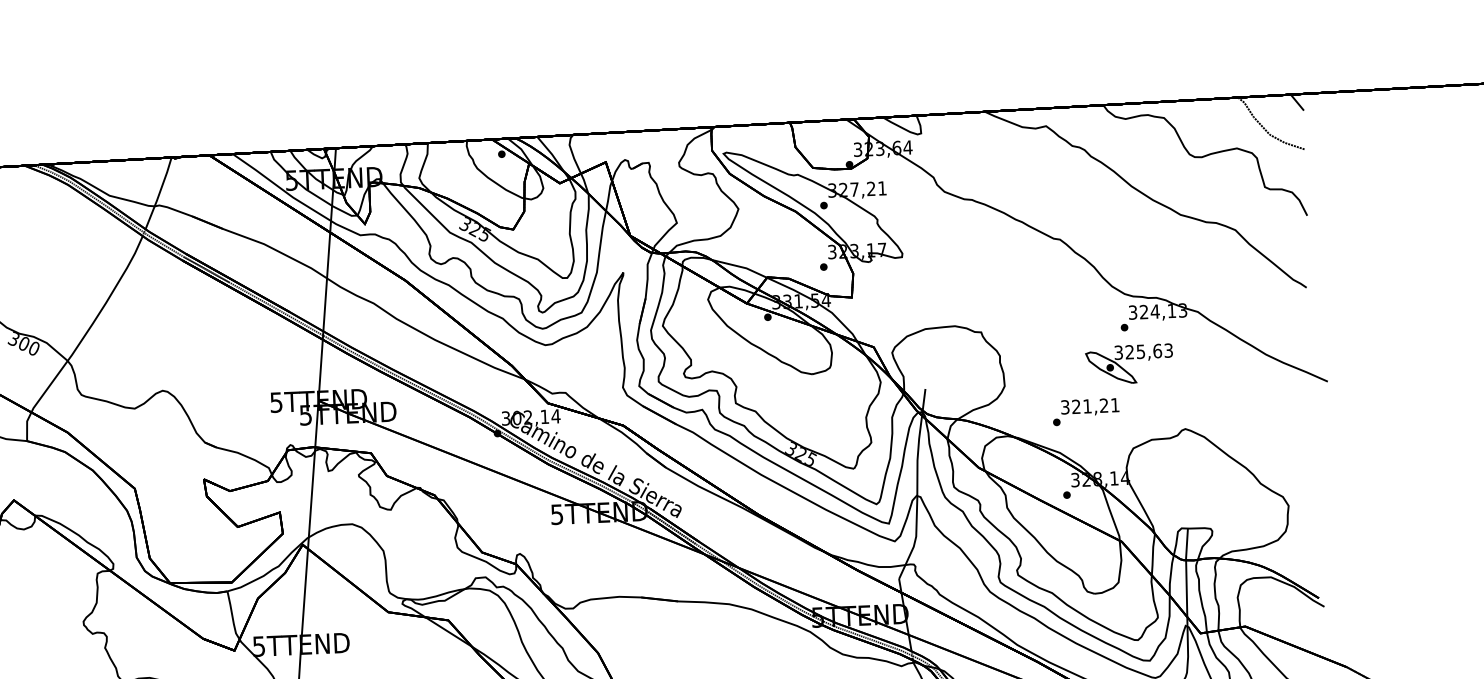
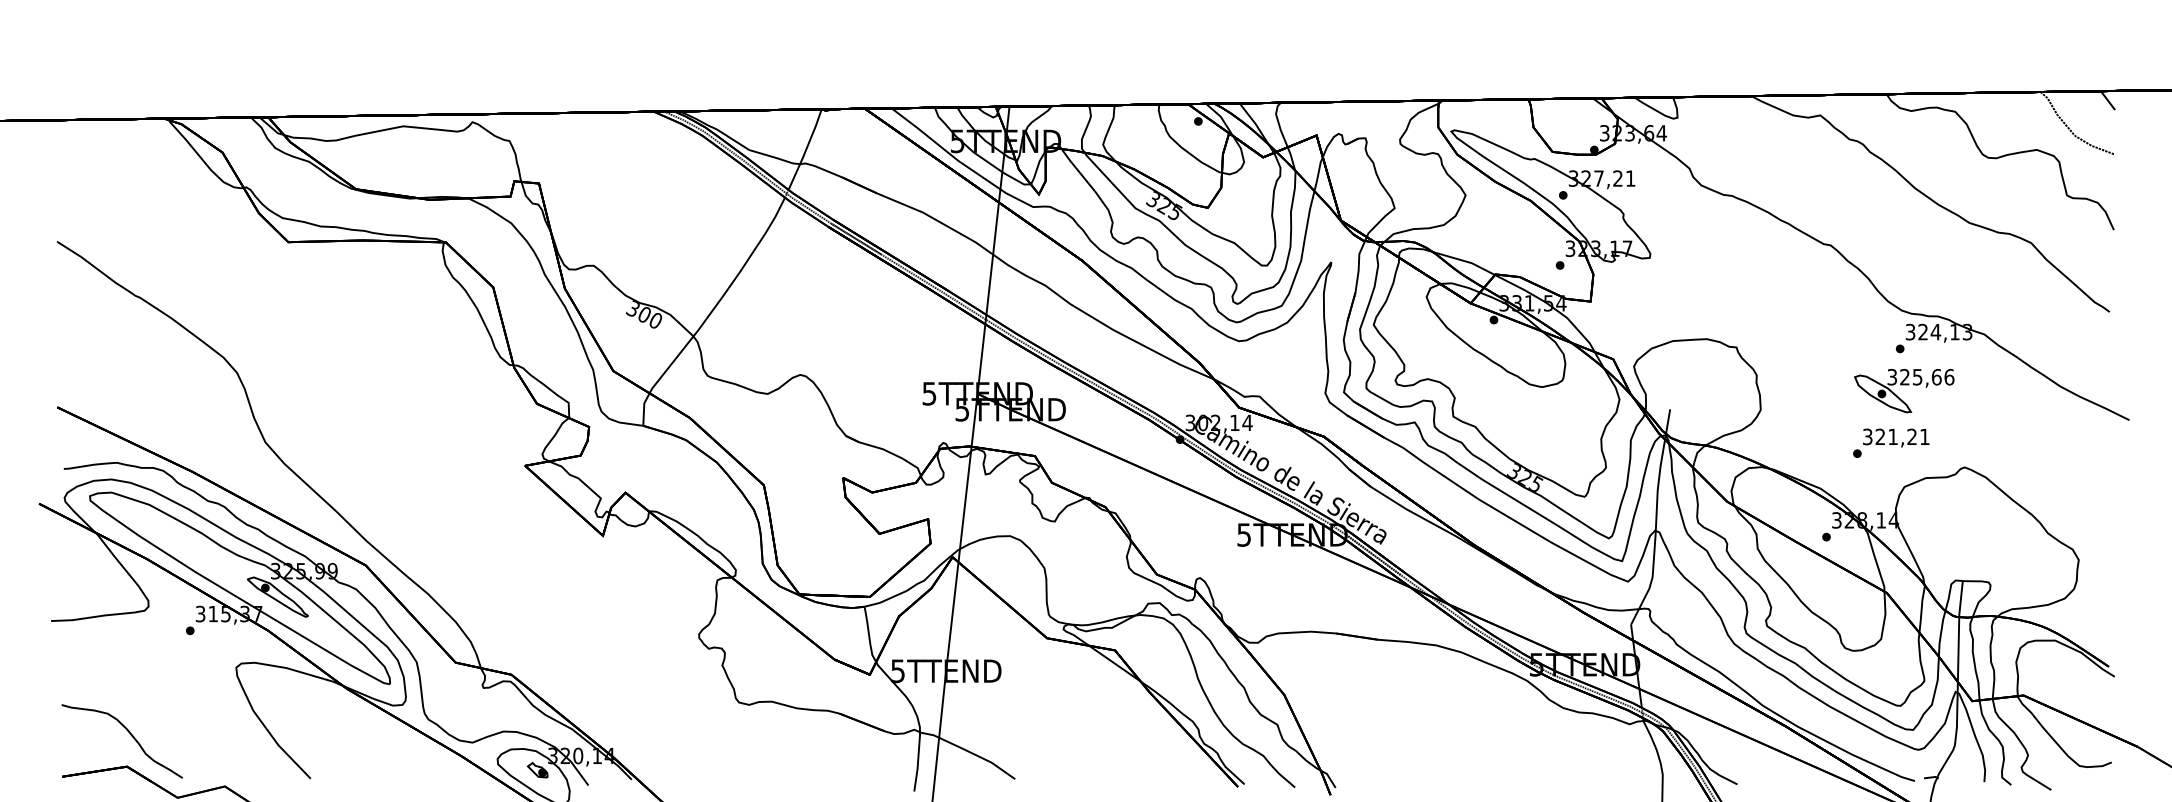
text: (1168, 349) -> (1949, 376), 325,63 -> 325,66
text: (1086, 411) -> (1891, 442), moved

